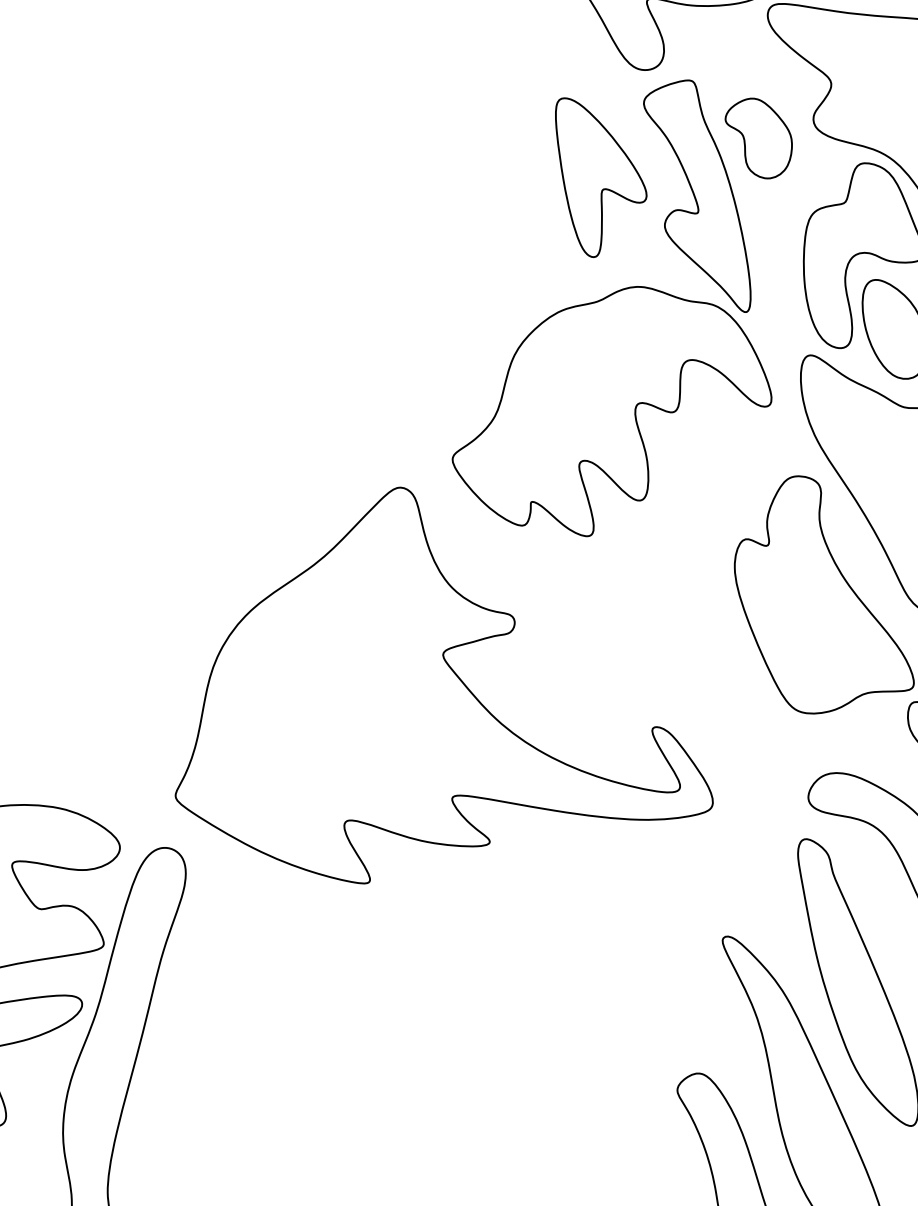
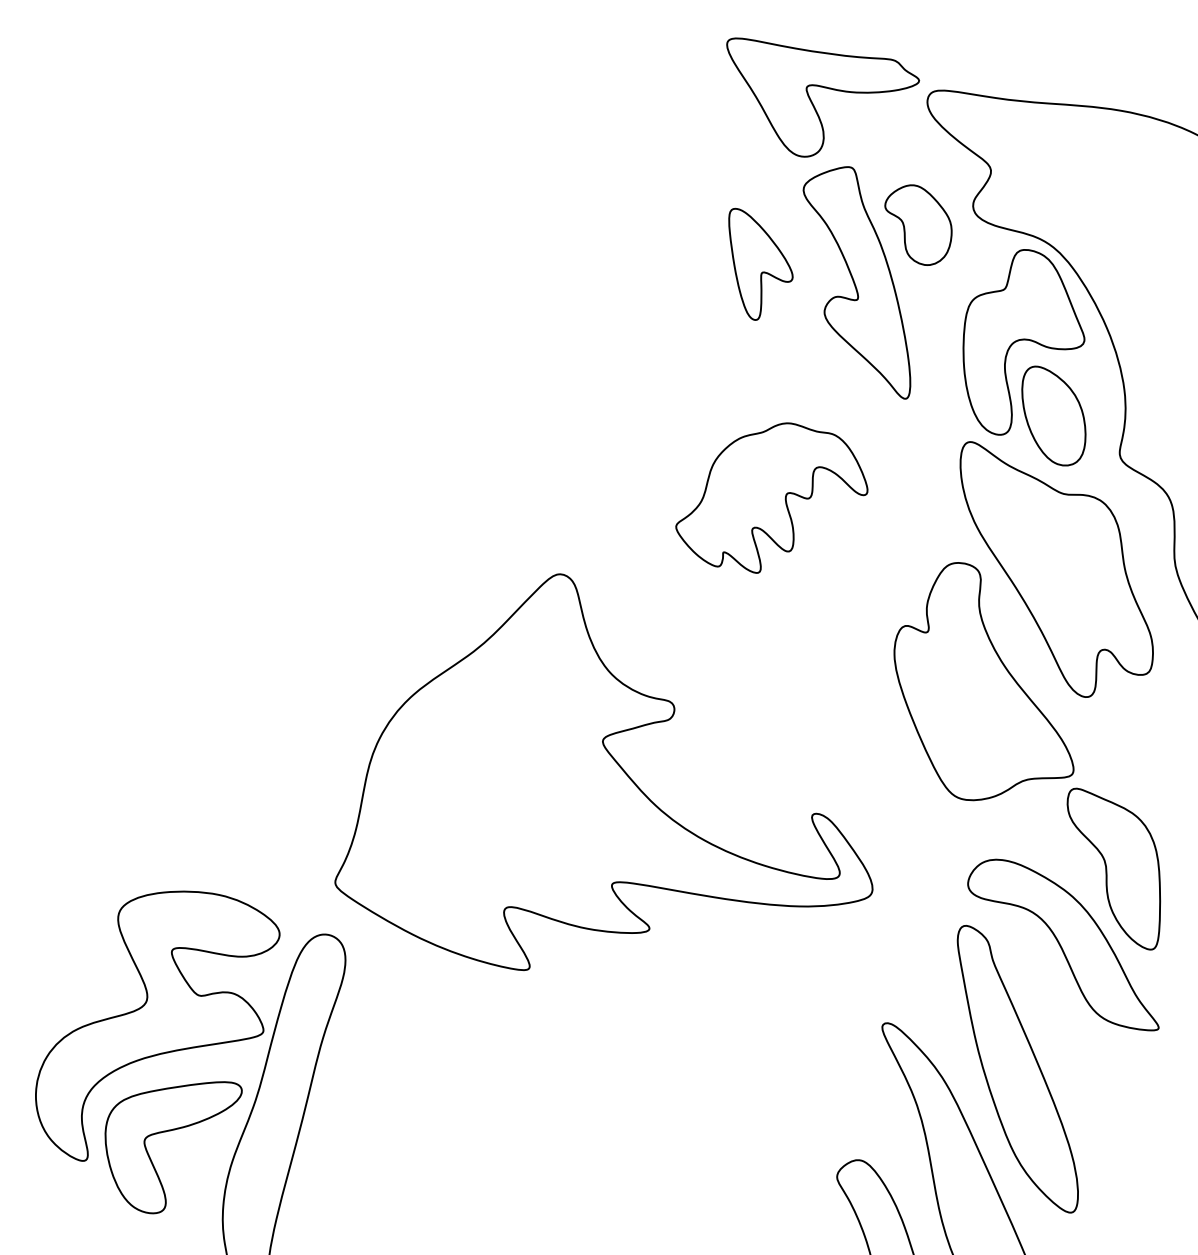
part: (600, 177) -> (760, 264), size x0.7
part: (611, 410) -> (771, 497), size x0.6

